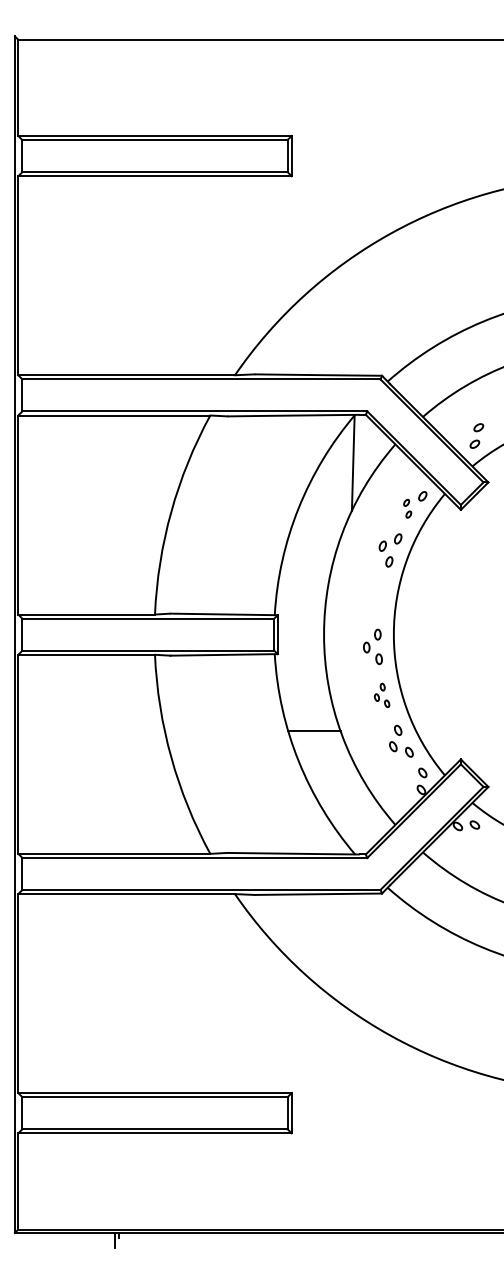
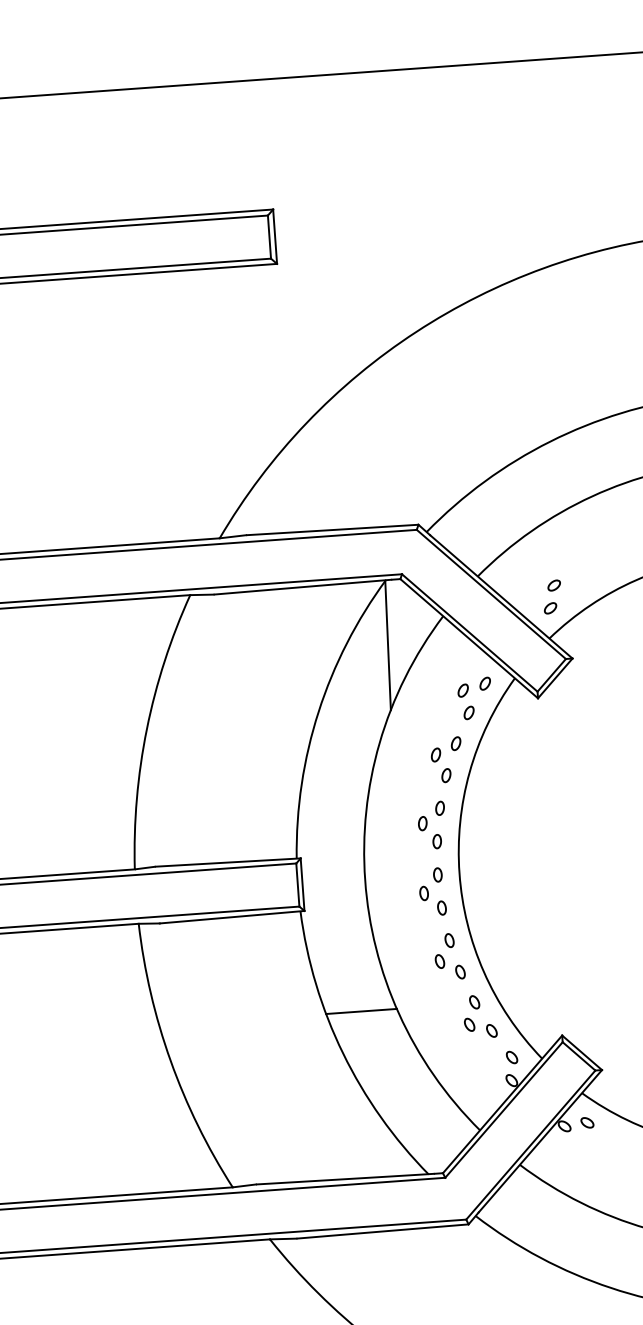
part: (407, 508) -> (465, 701), size x1.43
part: (375, 597) -> (431, 824), added
part: (381, 695) -> (448, 956), size x1.43

